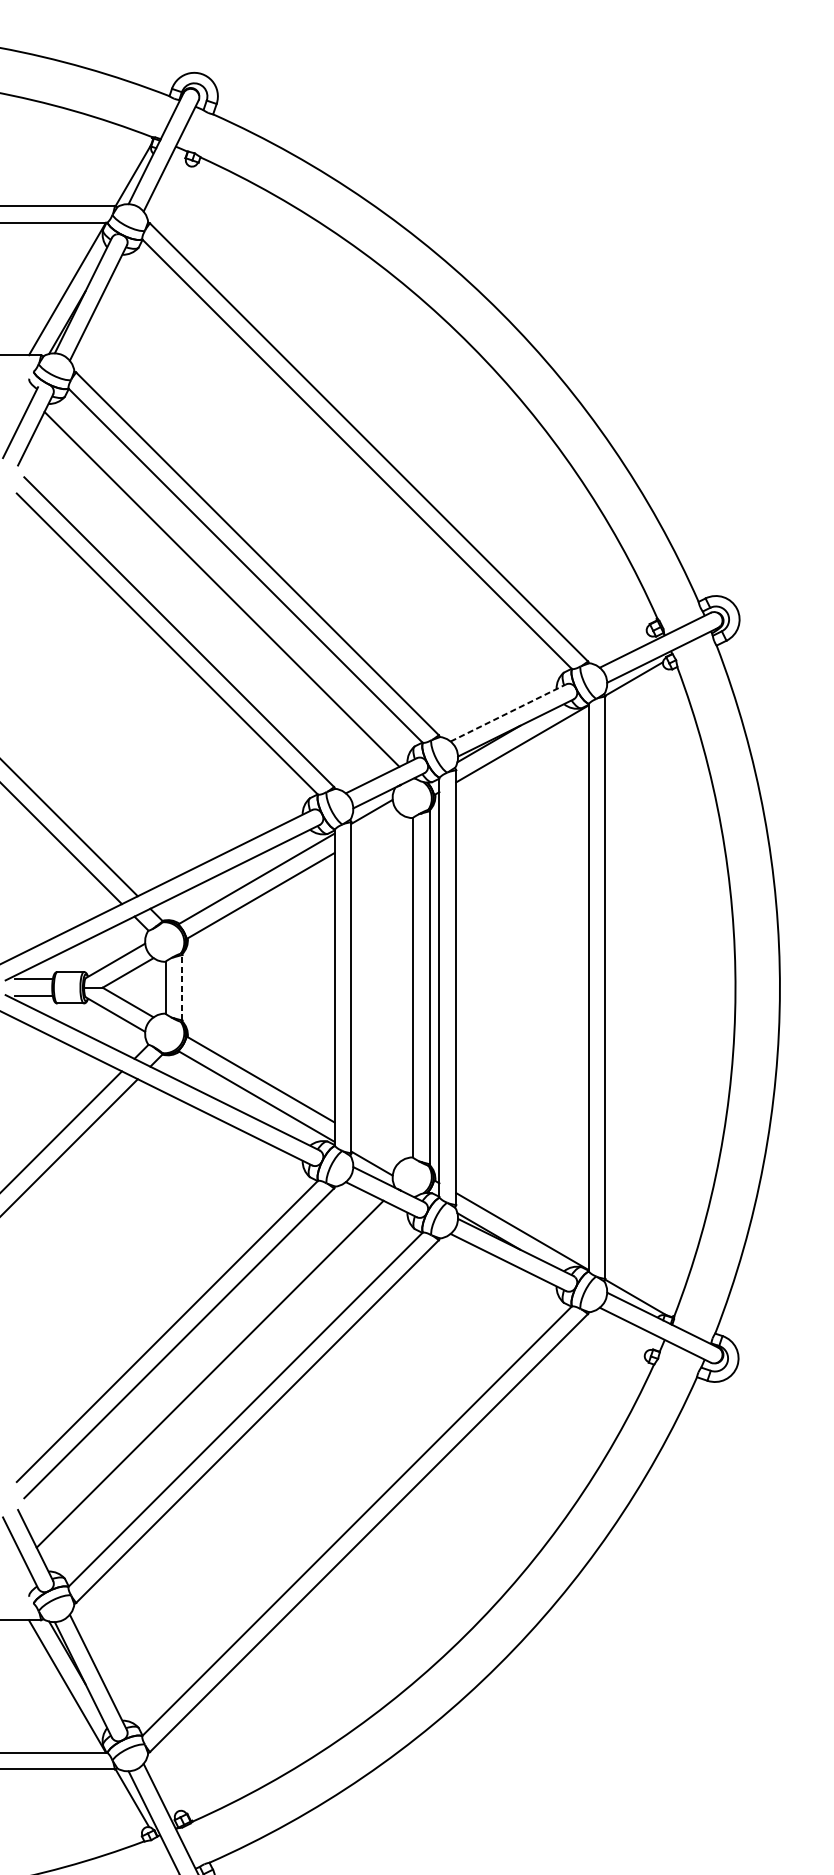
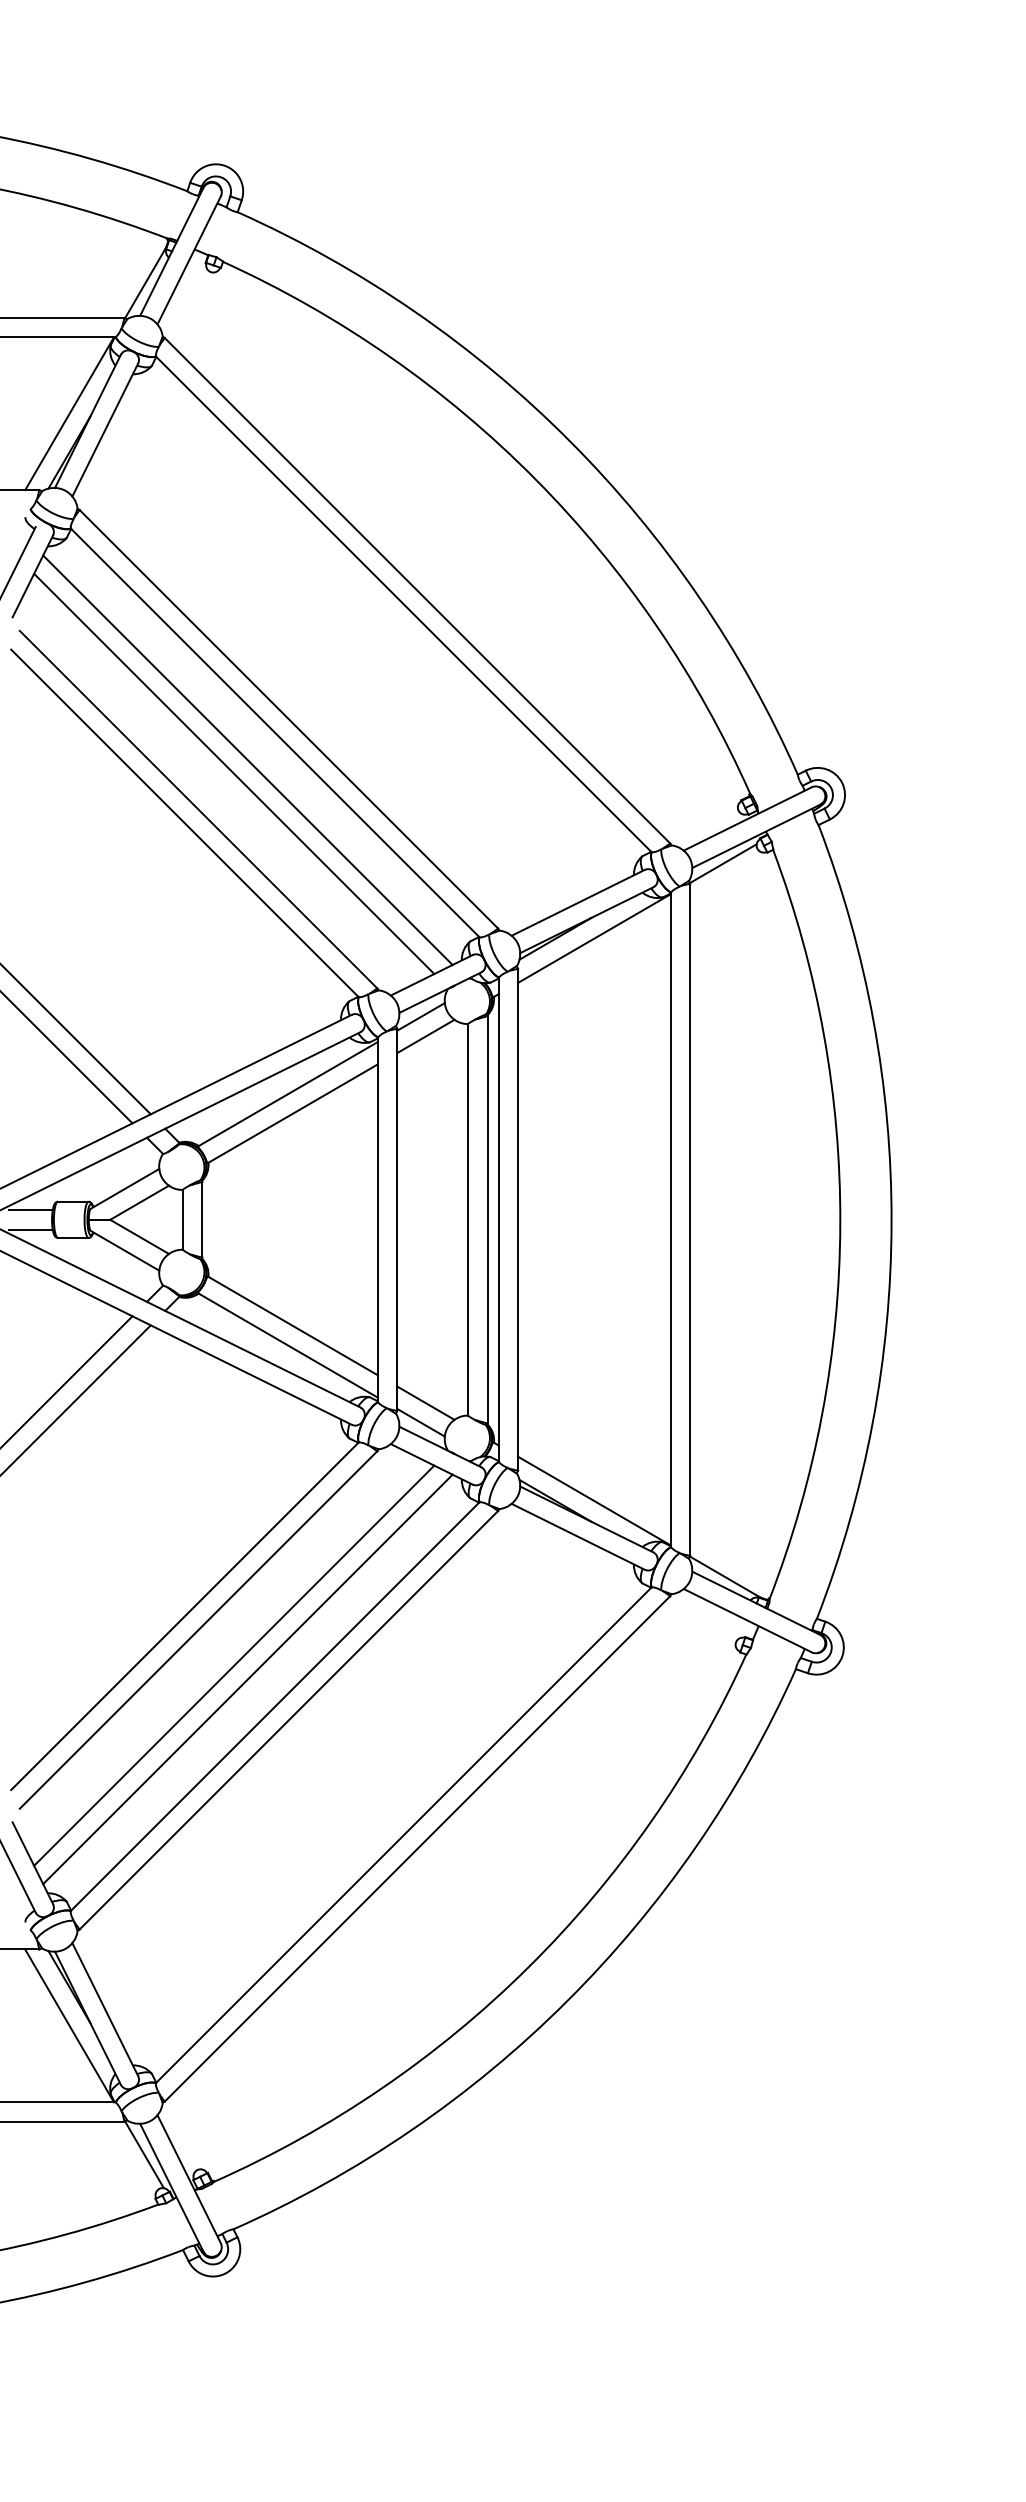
line: (210, 600) -> (234, 773), added
line: (508, 712) -> (578, 902), dashed -> solid
line: (375, 828) -> (425, 1036), added
line: (182, 987) -> (202, 1219), dashed -> solid
line: (375, 1146) -> (425, 1402), added
line: (221, 1386) -> (247, 1679), added

